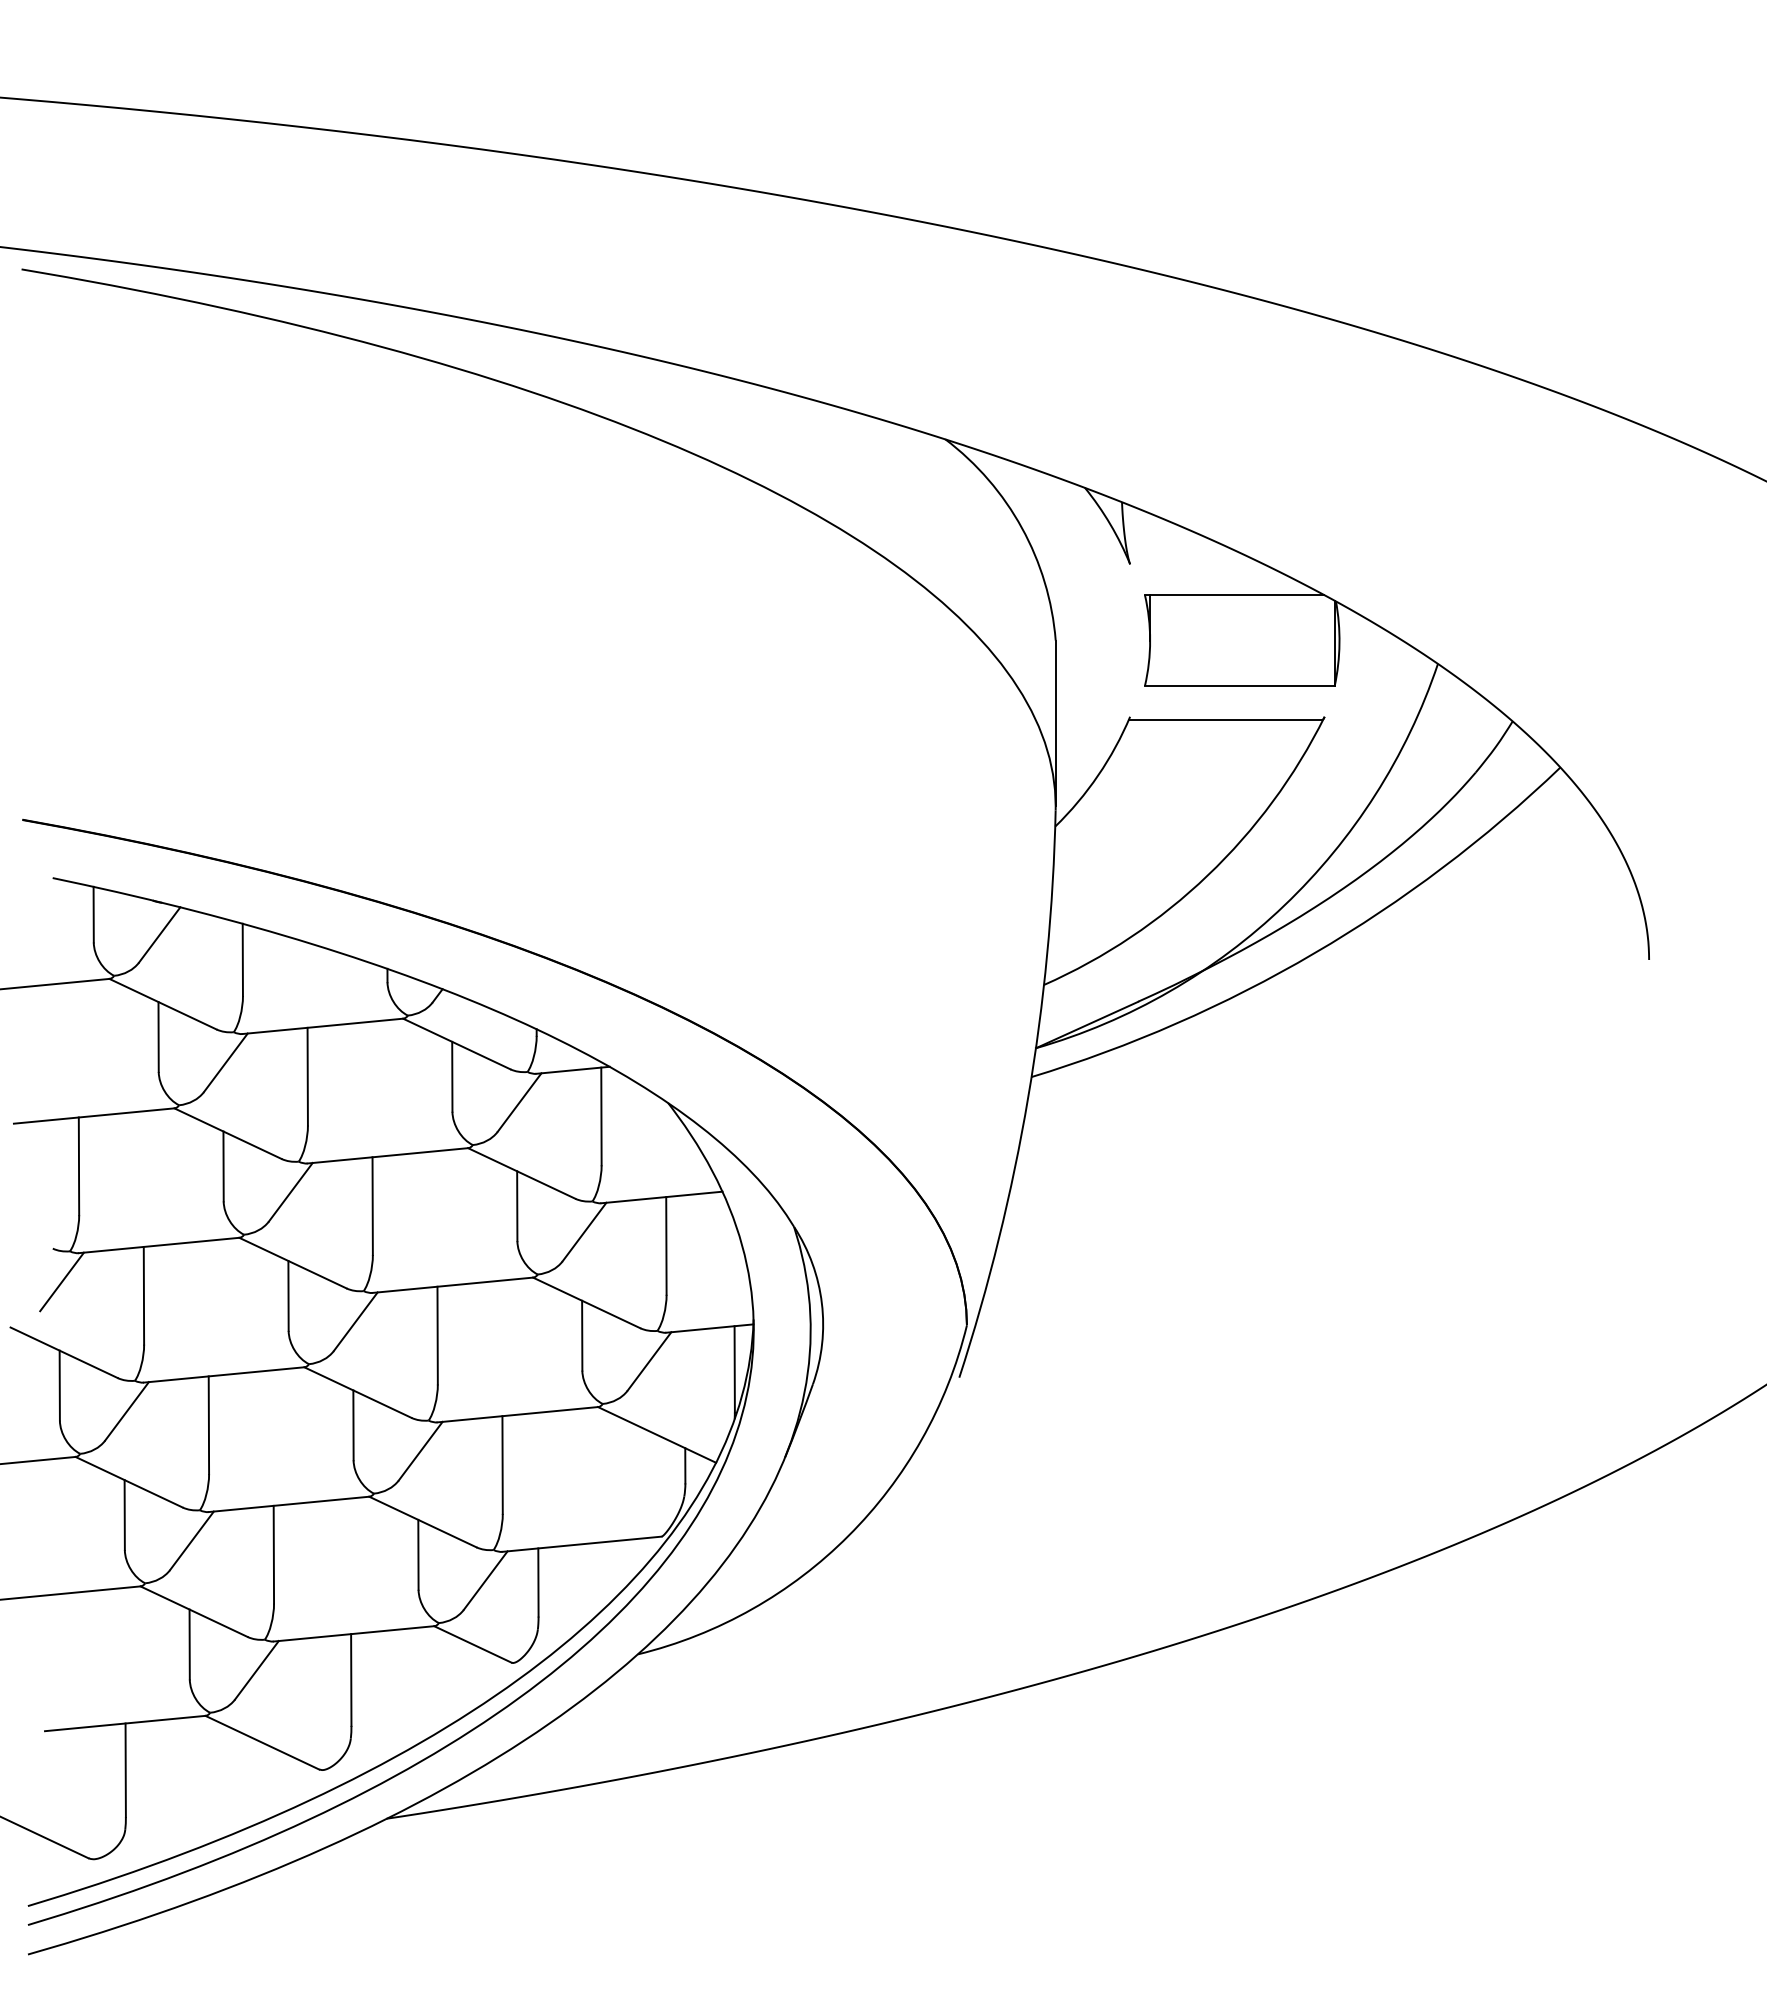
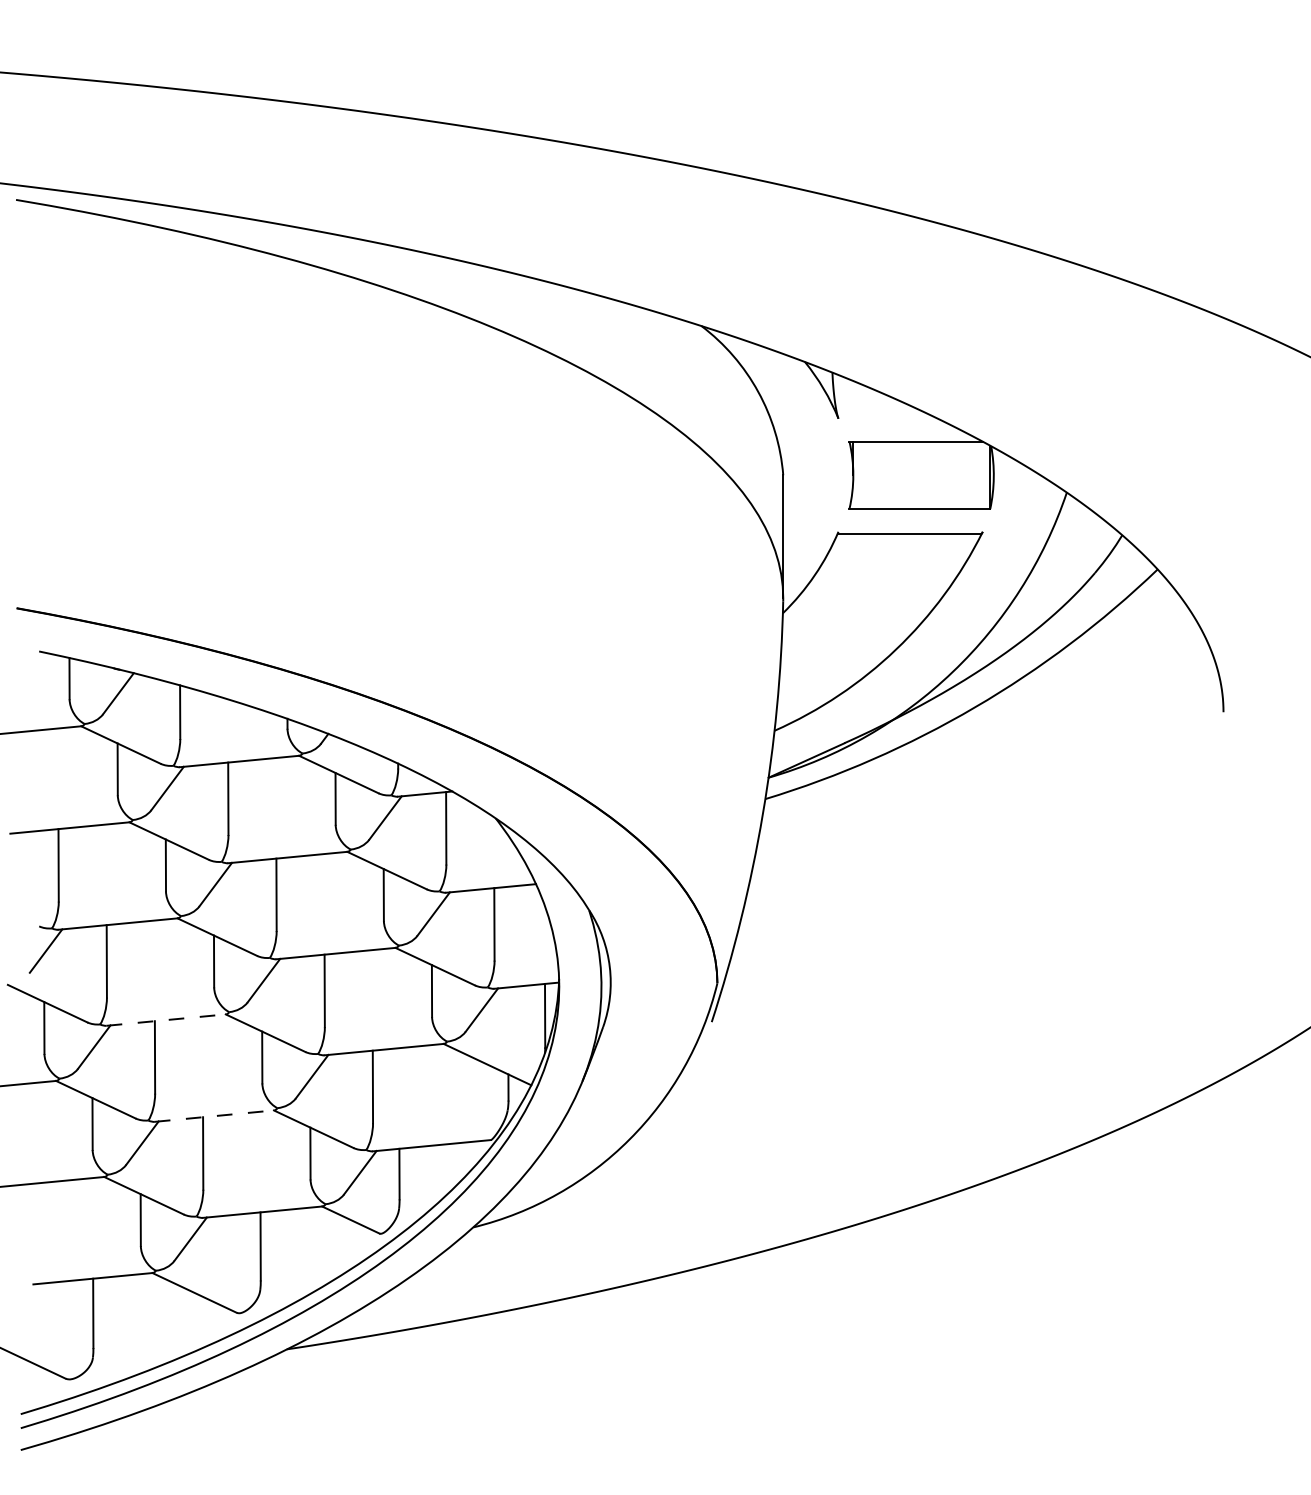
line: (224, 1374) -> (166, 1019), solid -> dashed
line: (289, 1504) -> (214, 1116), solid -> dashed

